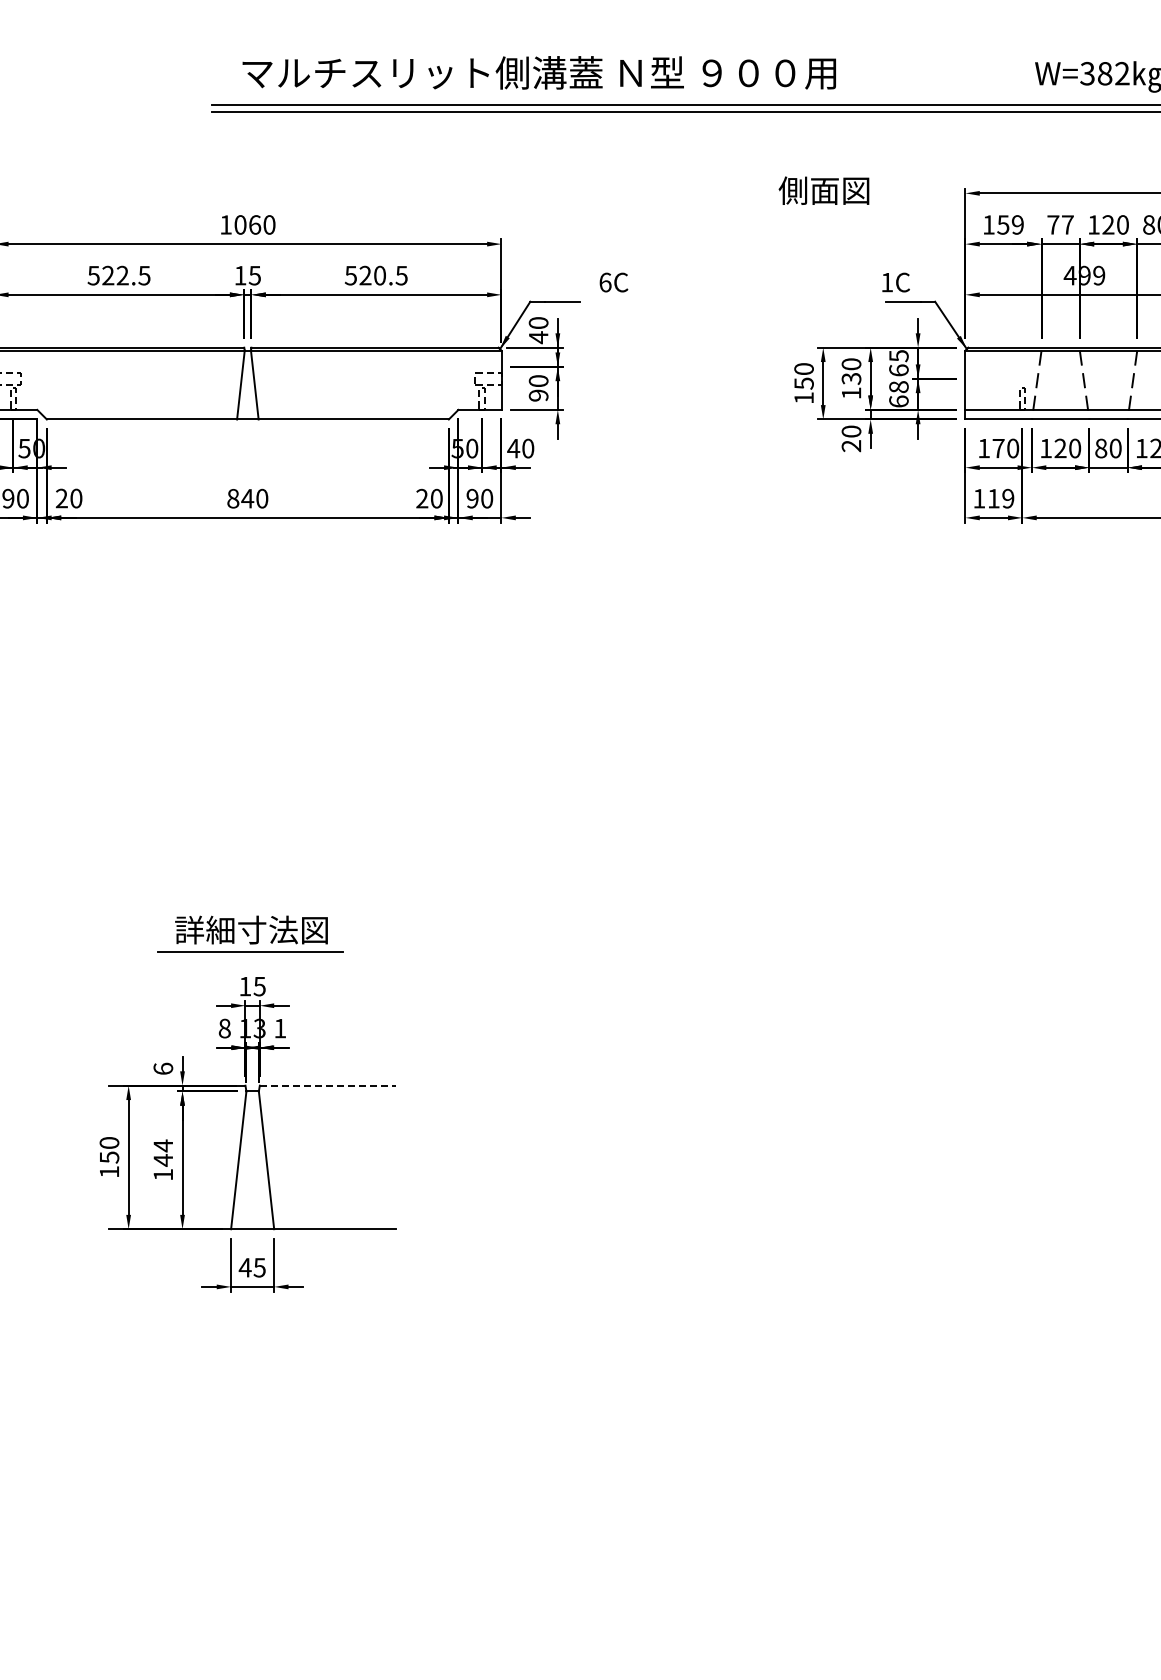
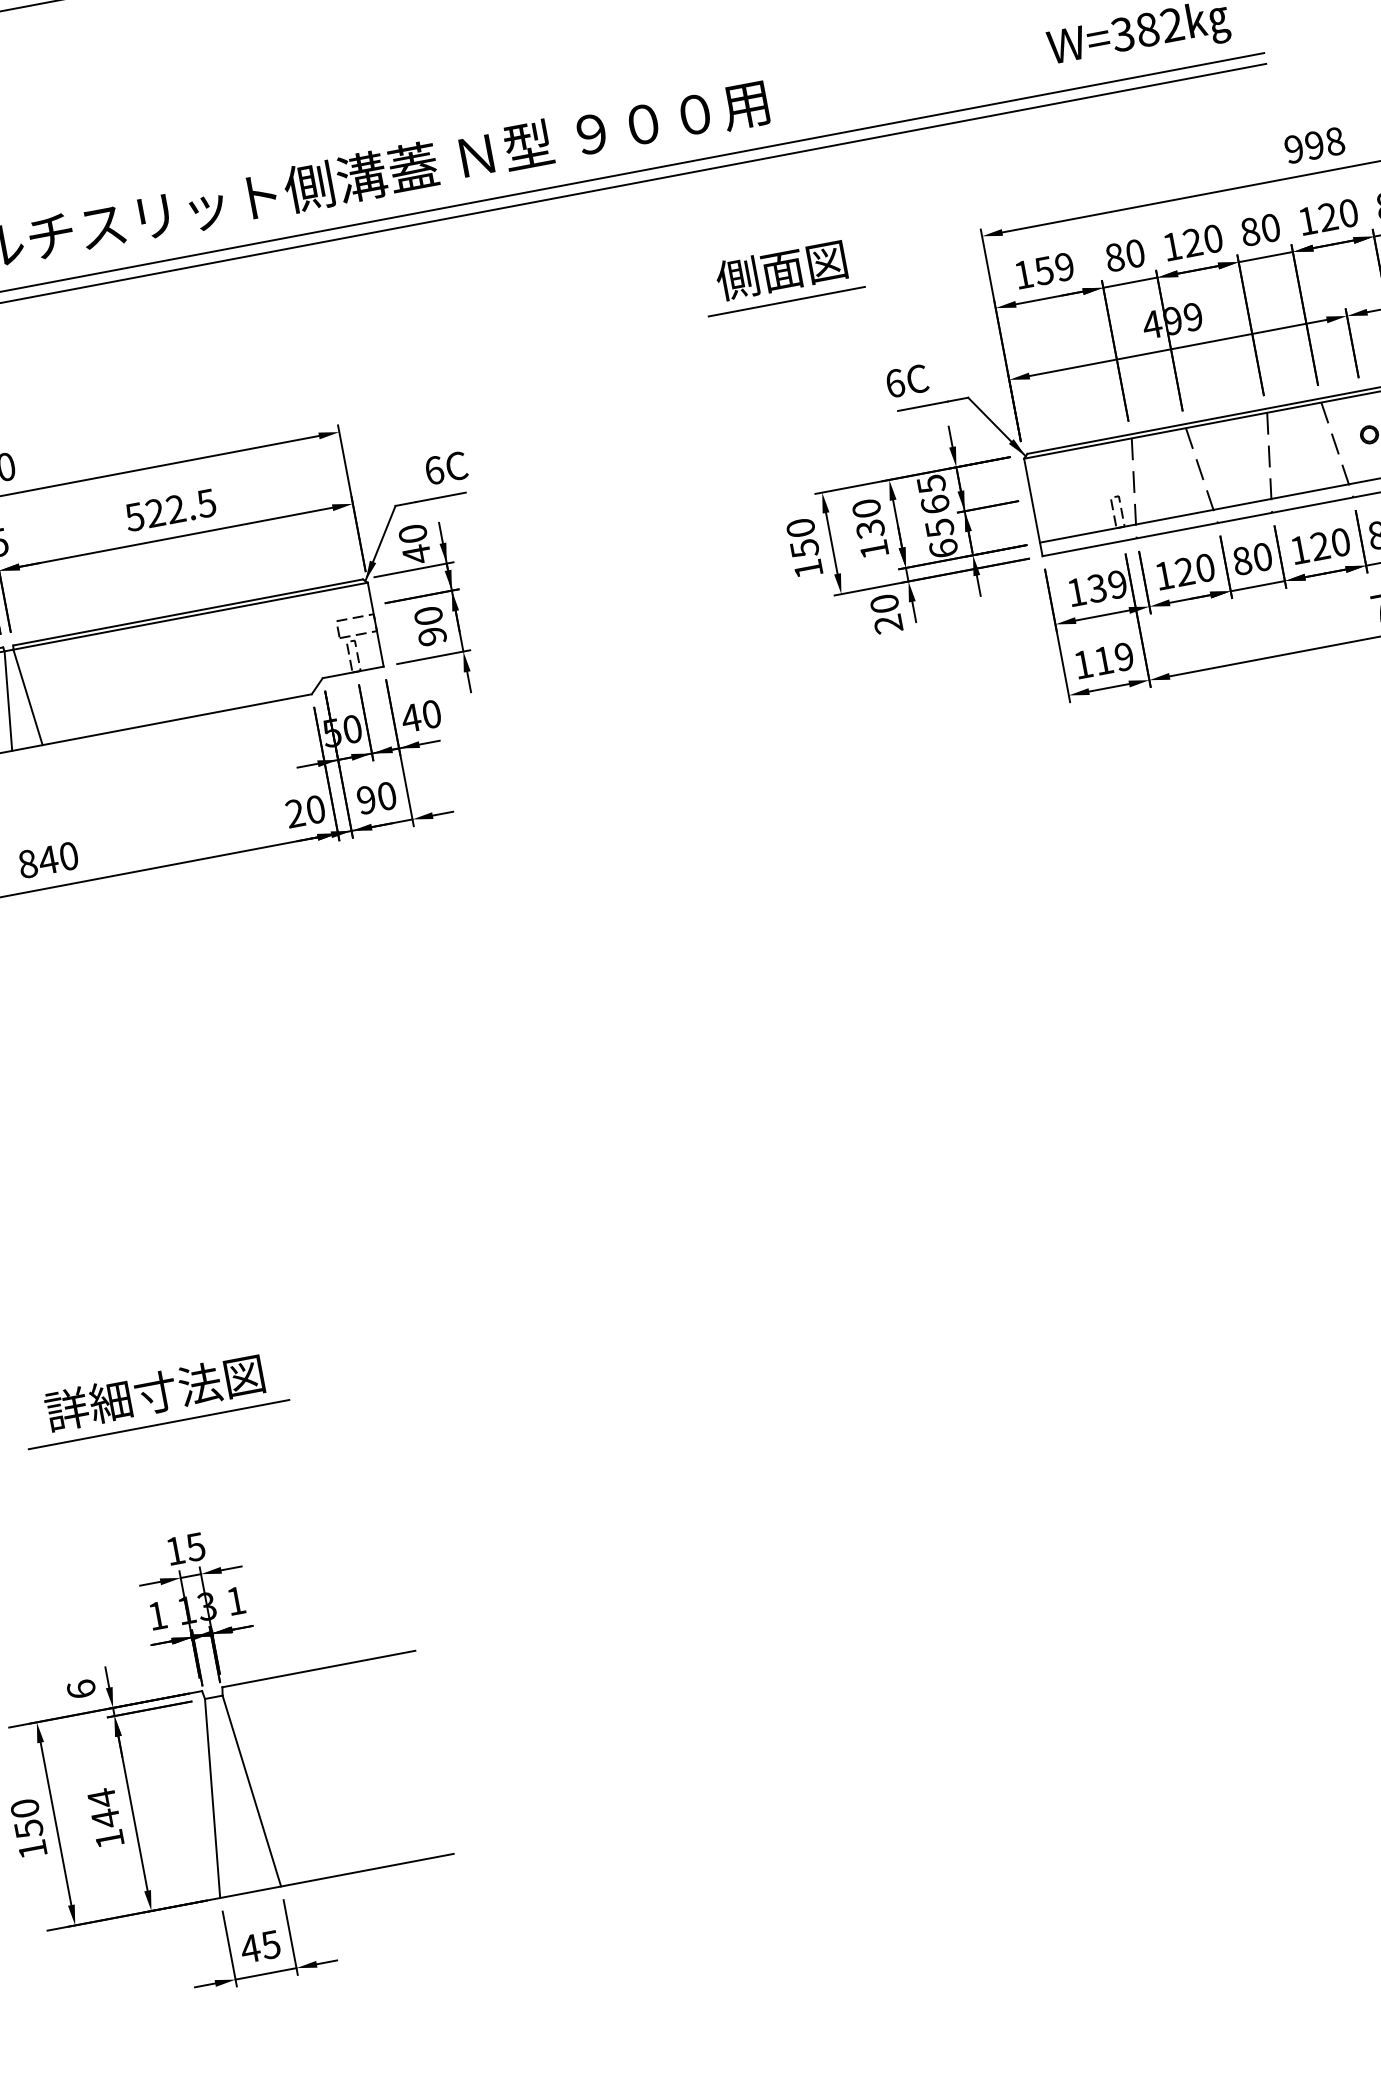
line: (823, 212) -> (786, 301), added
text: (1060, 224) -> (1124, 254), 77 -> 80
text: (379, 275) -> (175, 509), 520.5 -> 522.5
text: (613, 282) -> (445, 468), moved
text: (887, 282) -> (895, 383), 1C -> 6C
text: (898, 387) -> (939, 528), 68 -> 65
text: (1005, 448) -> (1106, 586), 170 -> 139
part: (250, 933) -> (154, 1398), moved
text: (224, 1028) -> (157, 1615), 8 -> 1
line: (328, 1085) -> (319, 1668), dashed -> solid

